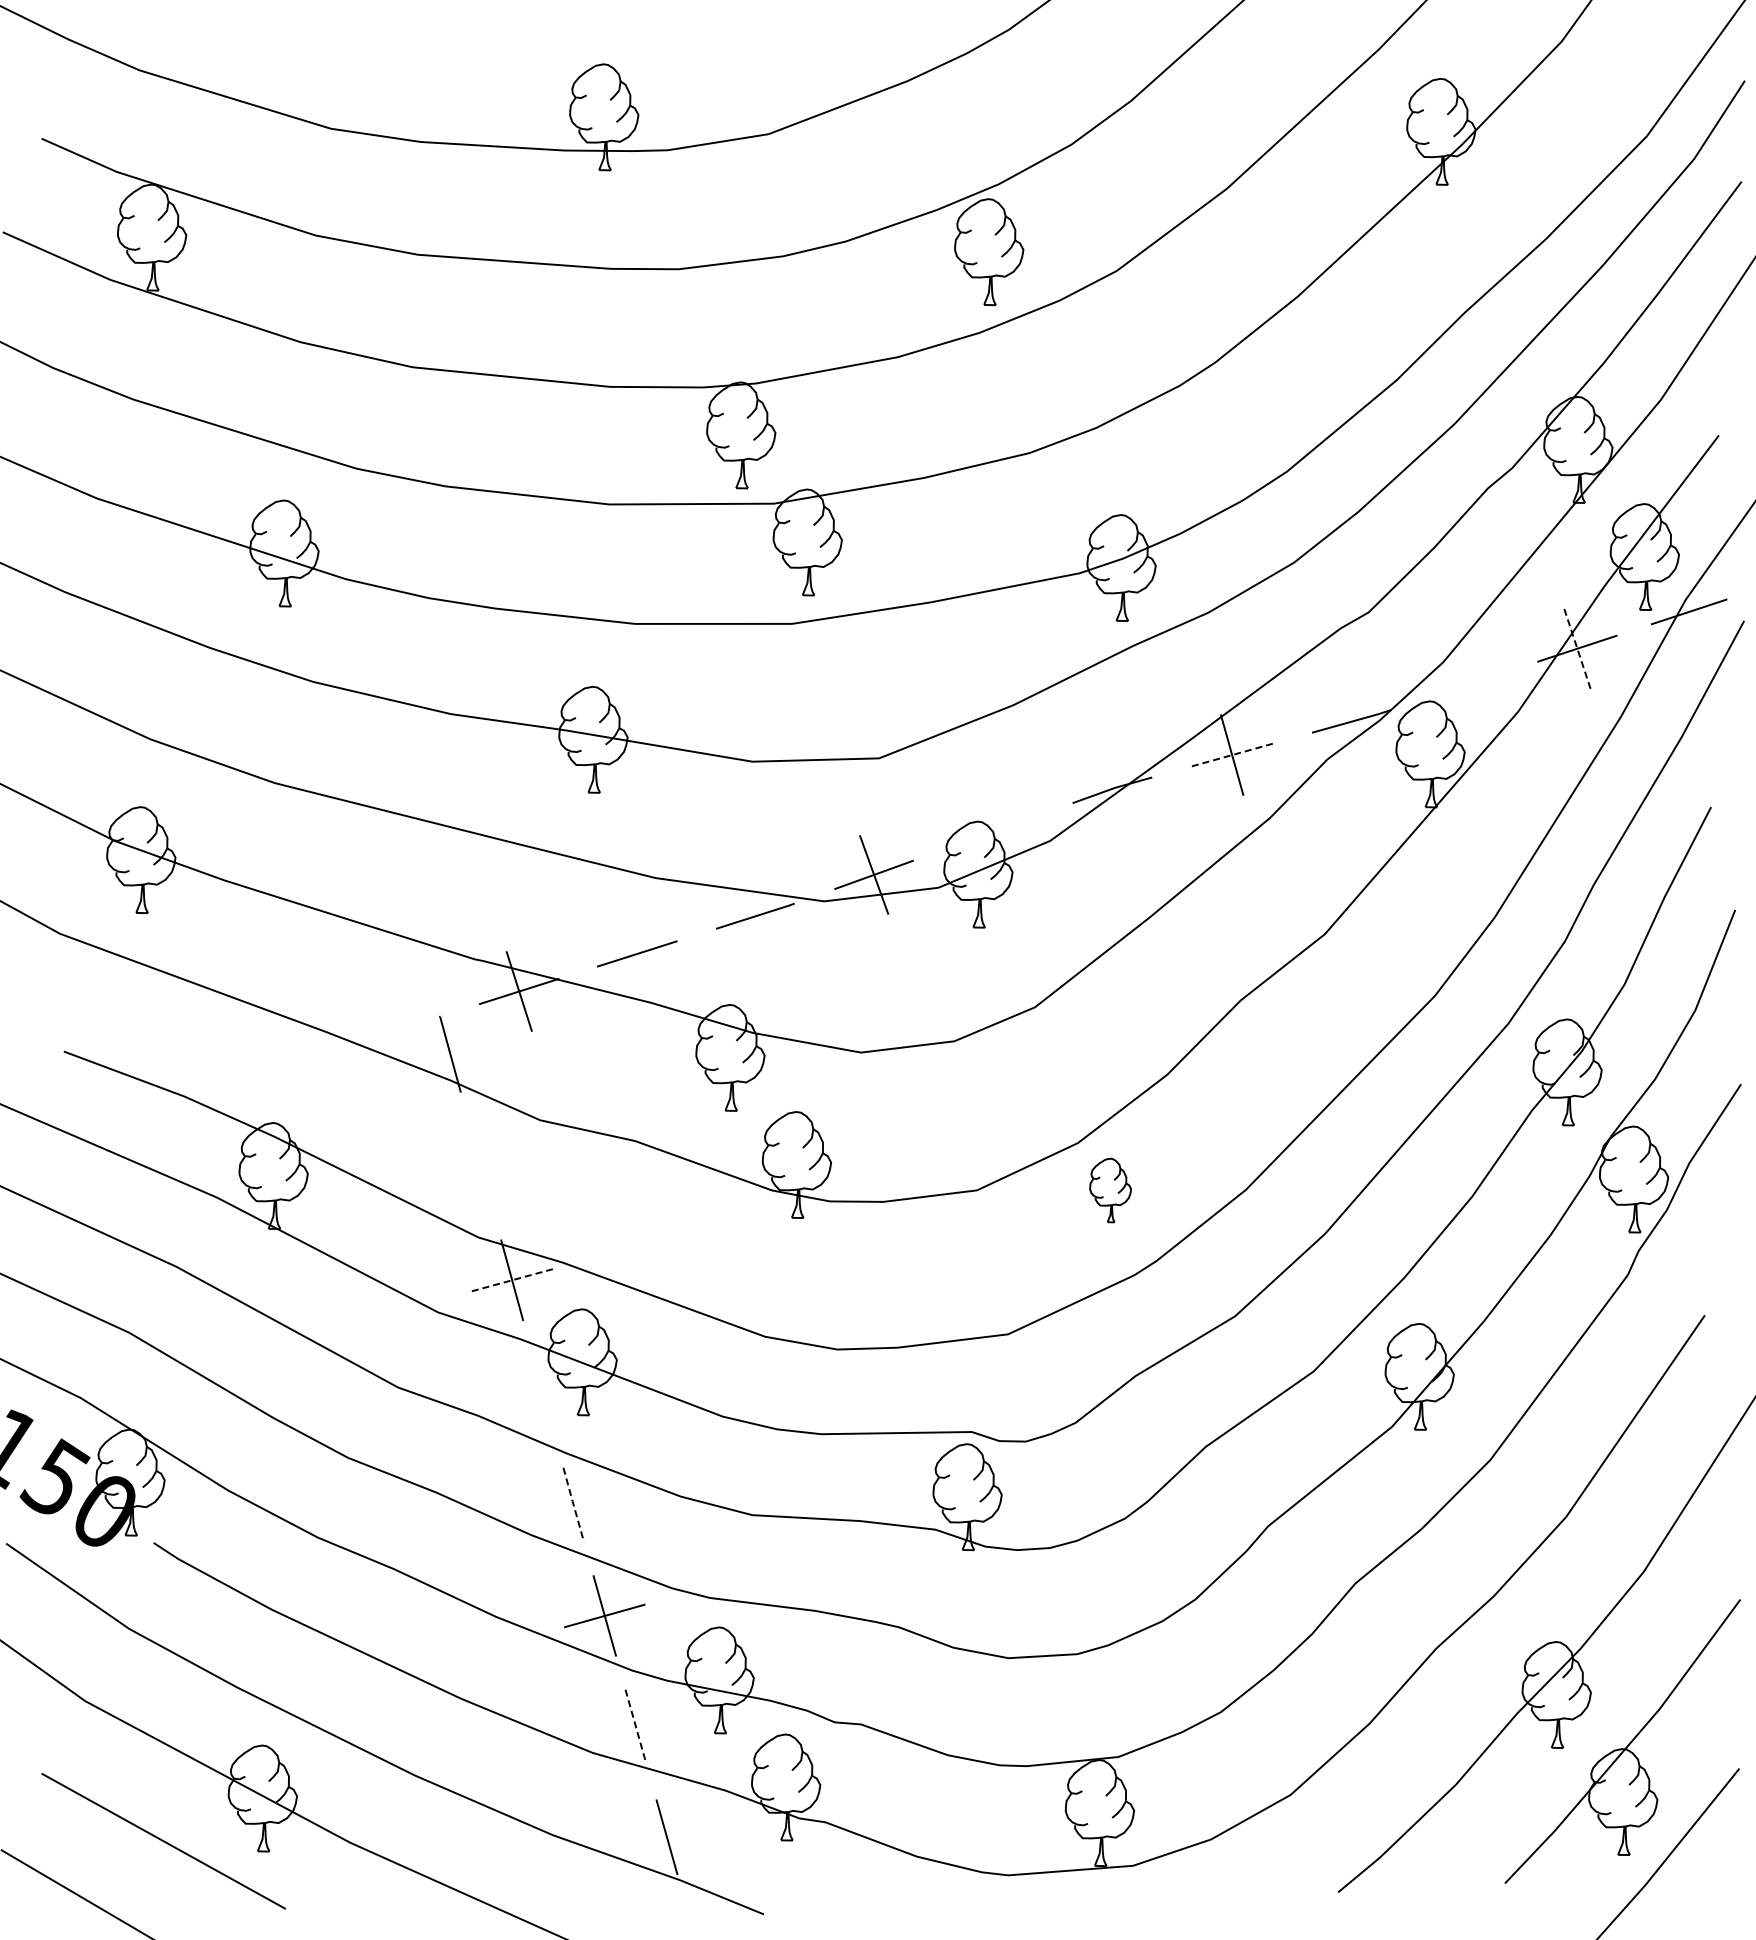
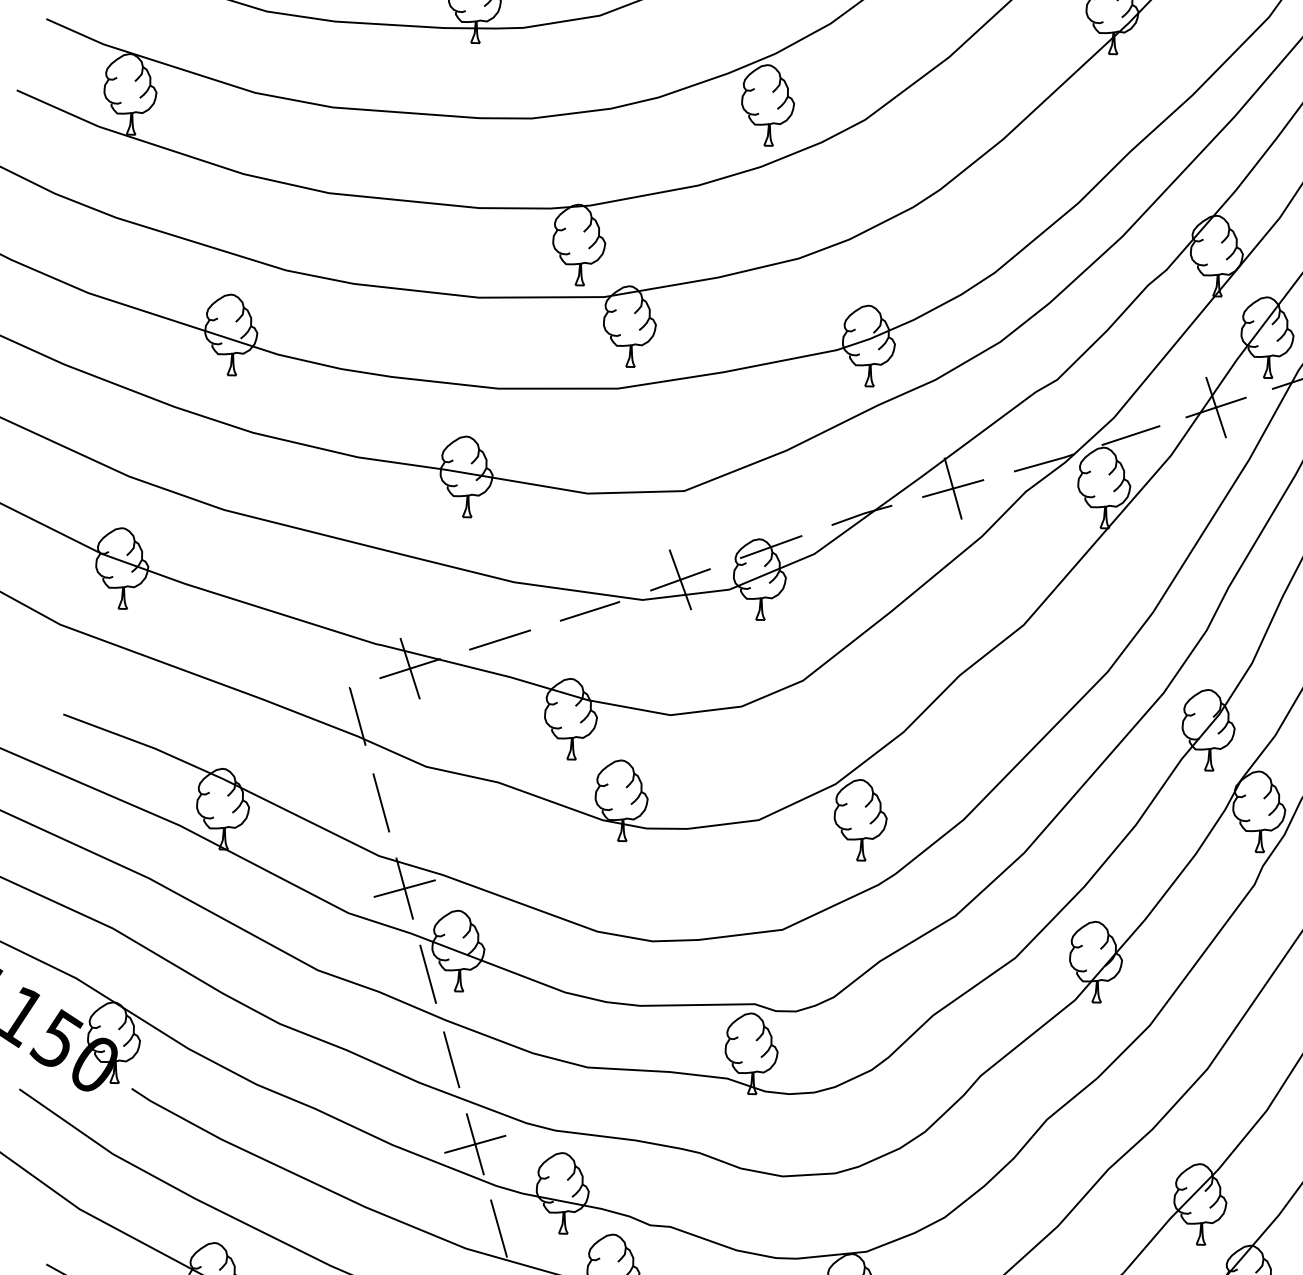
line: (1577, 648) -> (1216, 407), dashed -> solid
line: (1465, 685) -> (1130, 435), added
line: (1232, 755) -> (953, 488), dashed -> solid
line: (992, 831) -> (770, 546), added
line: (481, 1167) -> (381, 802), added
part: (1110, 1190) -> (860, 820), size x1.67
line: (512, 1280) -> (404, 888), dashed -> solid
line: (542, 1392) -> (427, 974), added
line: (573, 1505) -> (451, 1060), dashed -> solid
line: (636, 1727) -> (499, 1229), dashed -> solid

